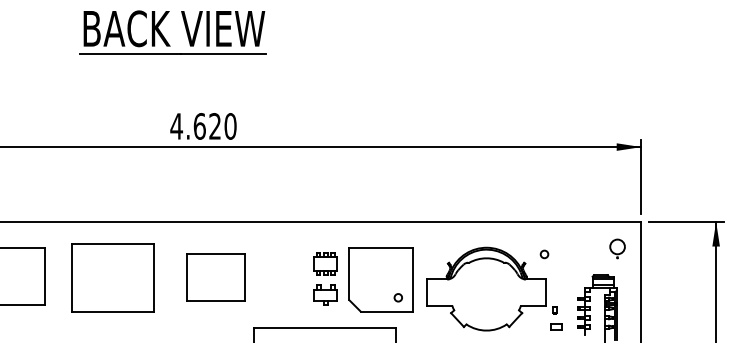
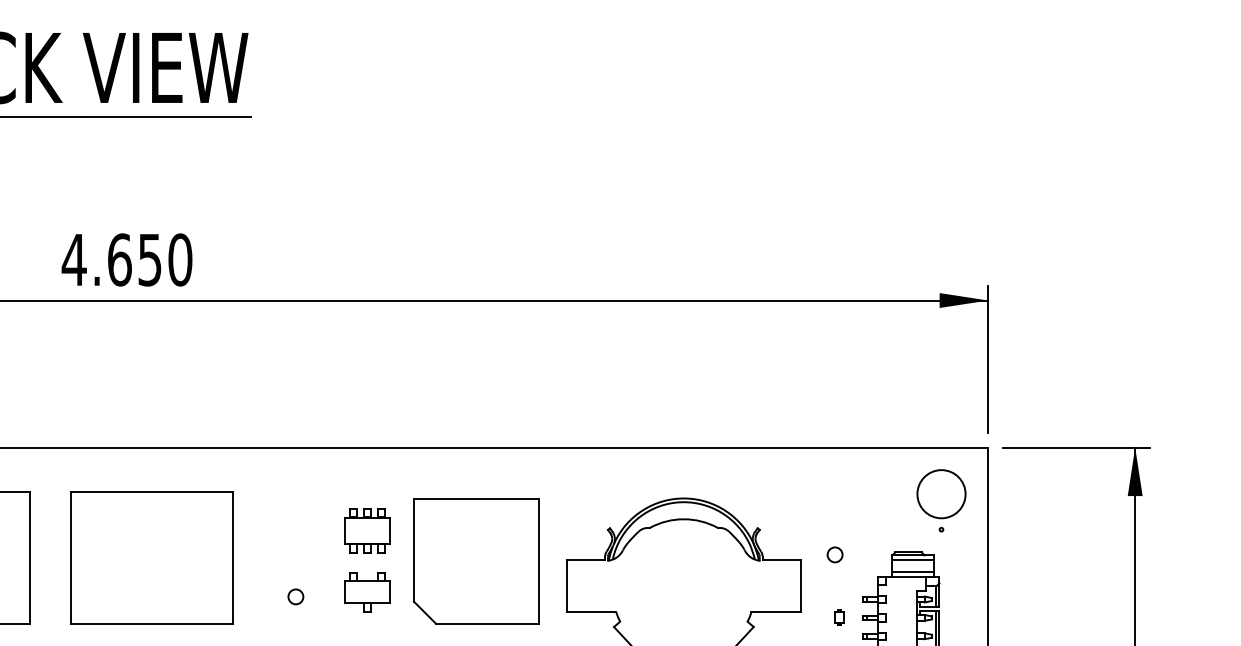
text: (214, 126) -> (148, 260), 4.620 -> 4.650
part: (617, 248) -> (941, 499), size x1.67
circle: (544, 254) -> (835, 555), moved
part: (215, 277) -> (150, 556), size x1.43
circle: (397, 297) -> (294, 596), moved
part: (554, 310) -> (838, 617), moved

